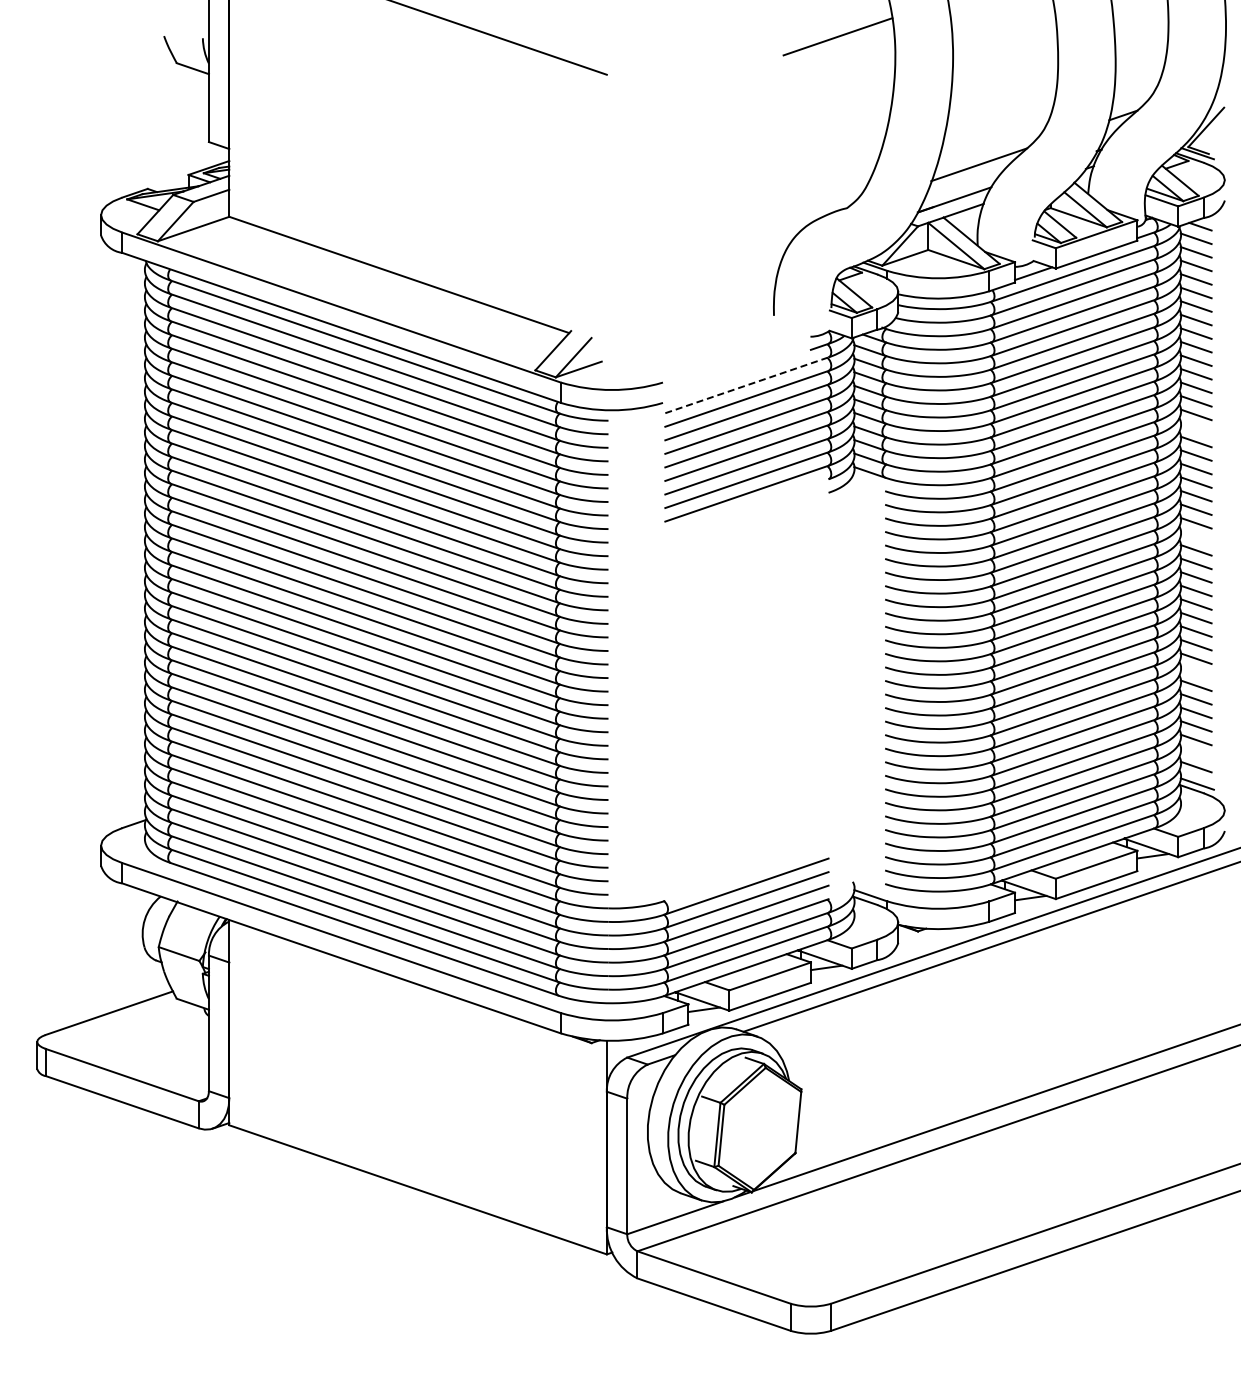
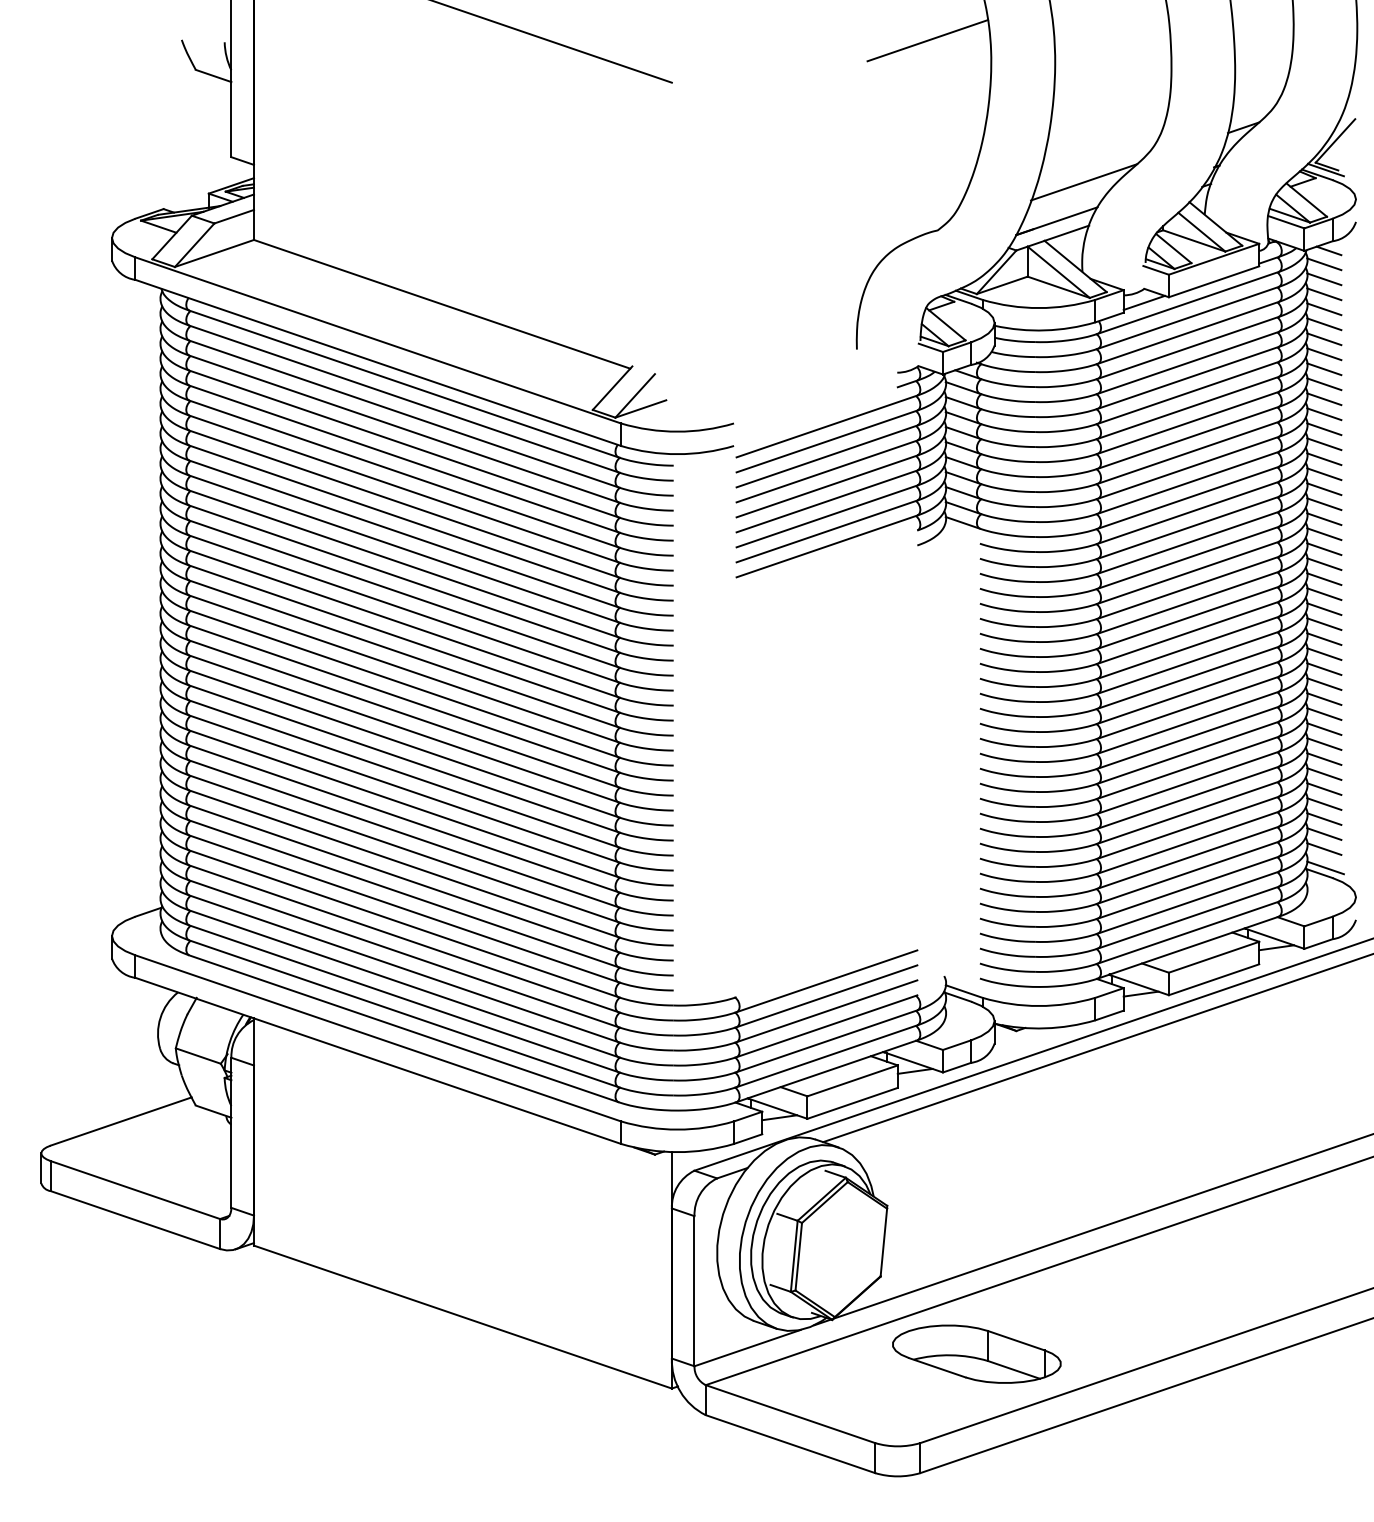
line: (747, 385) -> (827, 426), dashed -> solid
line: (1195, 428) -> (1323, 474), added
line: (1195, 536) -> (1323, 593), added
line: (1195, 671) -> (1323, 743), added
line: (1195, 753) -> (1323, 834), added
part: (881, 1223) -> (975, 1354), added

